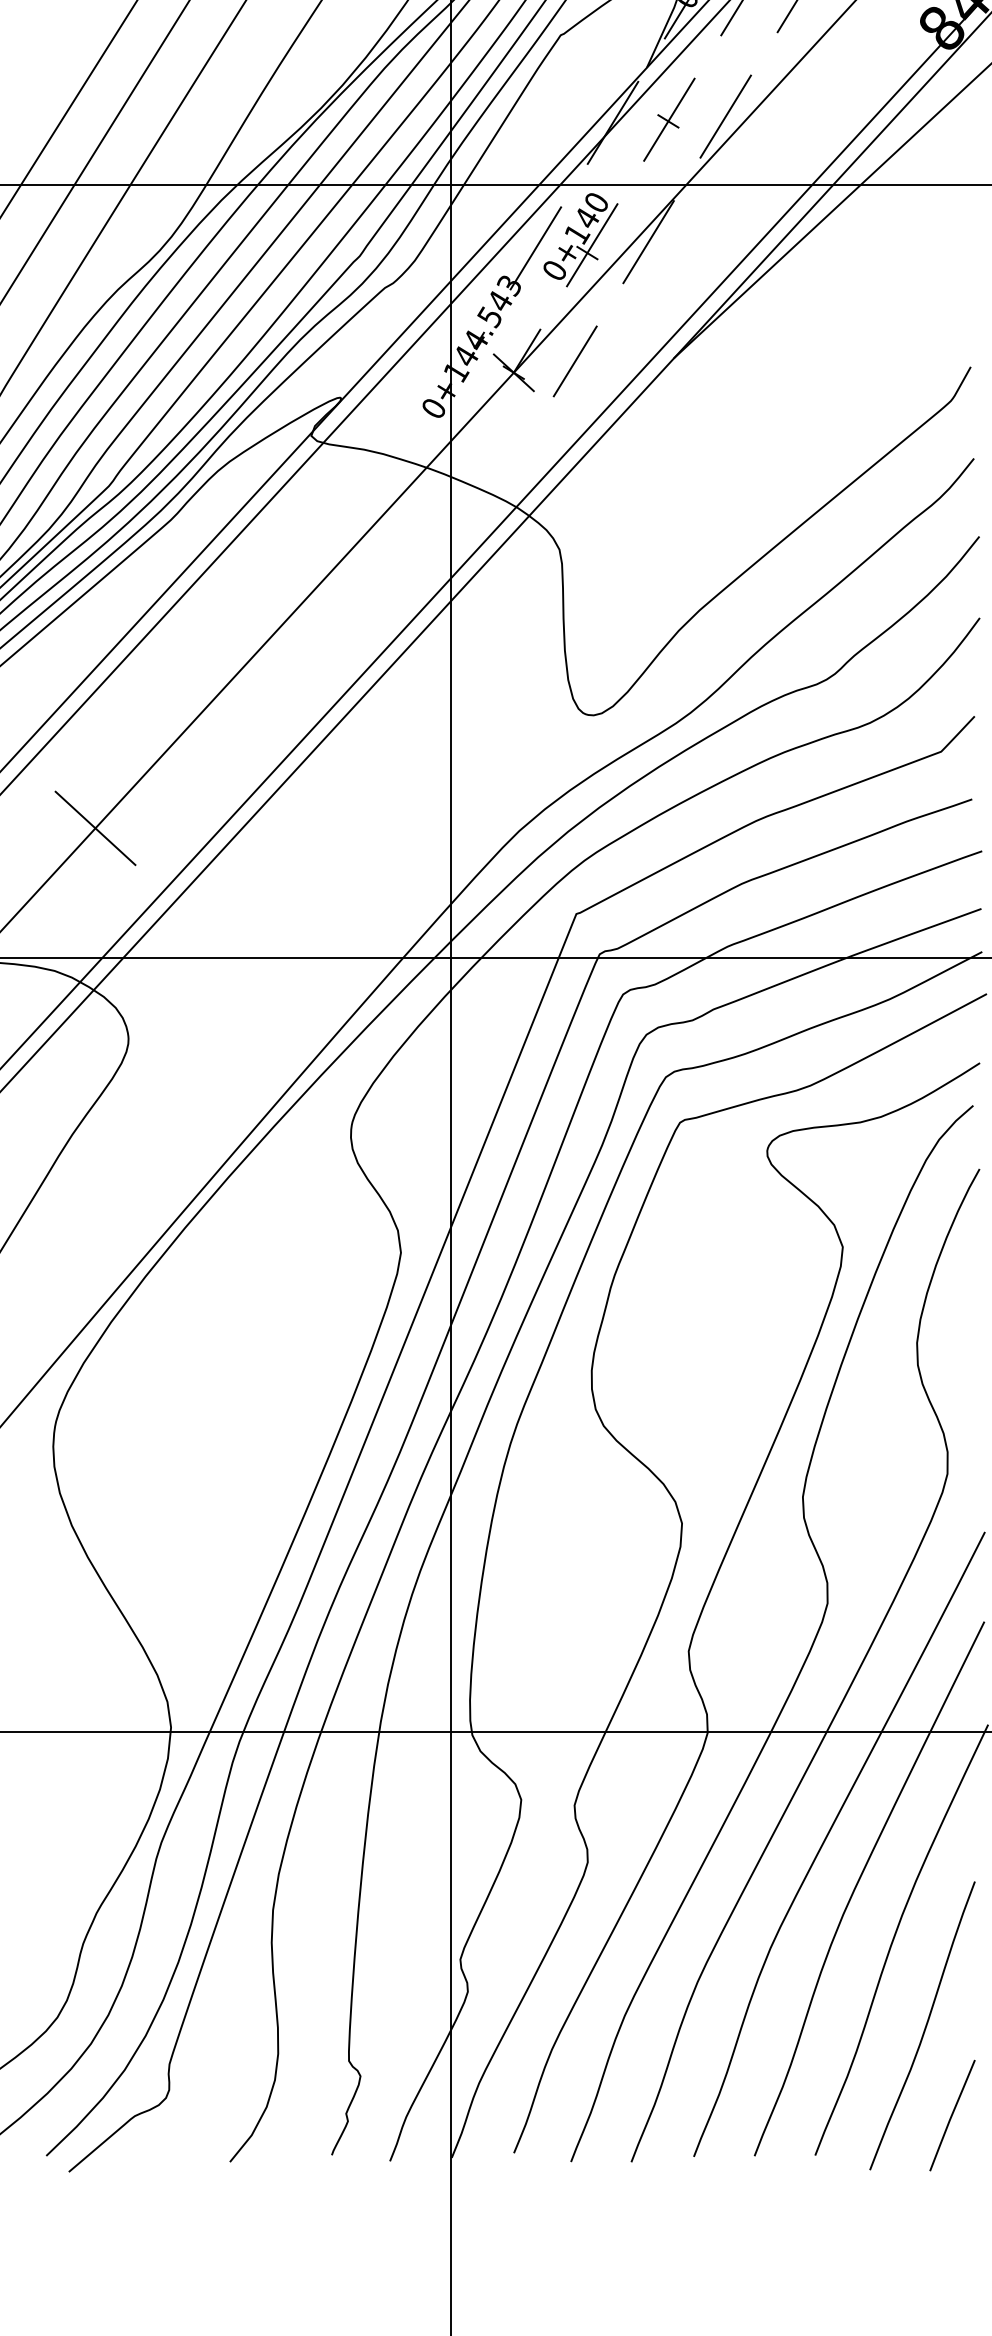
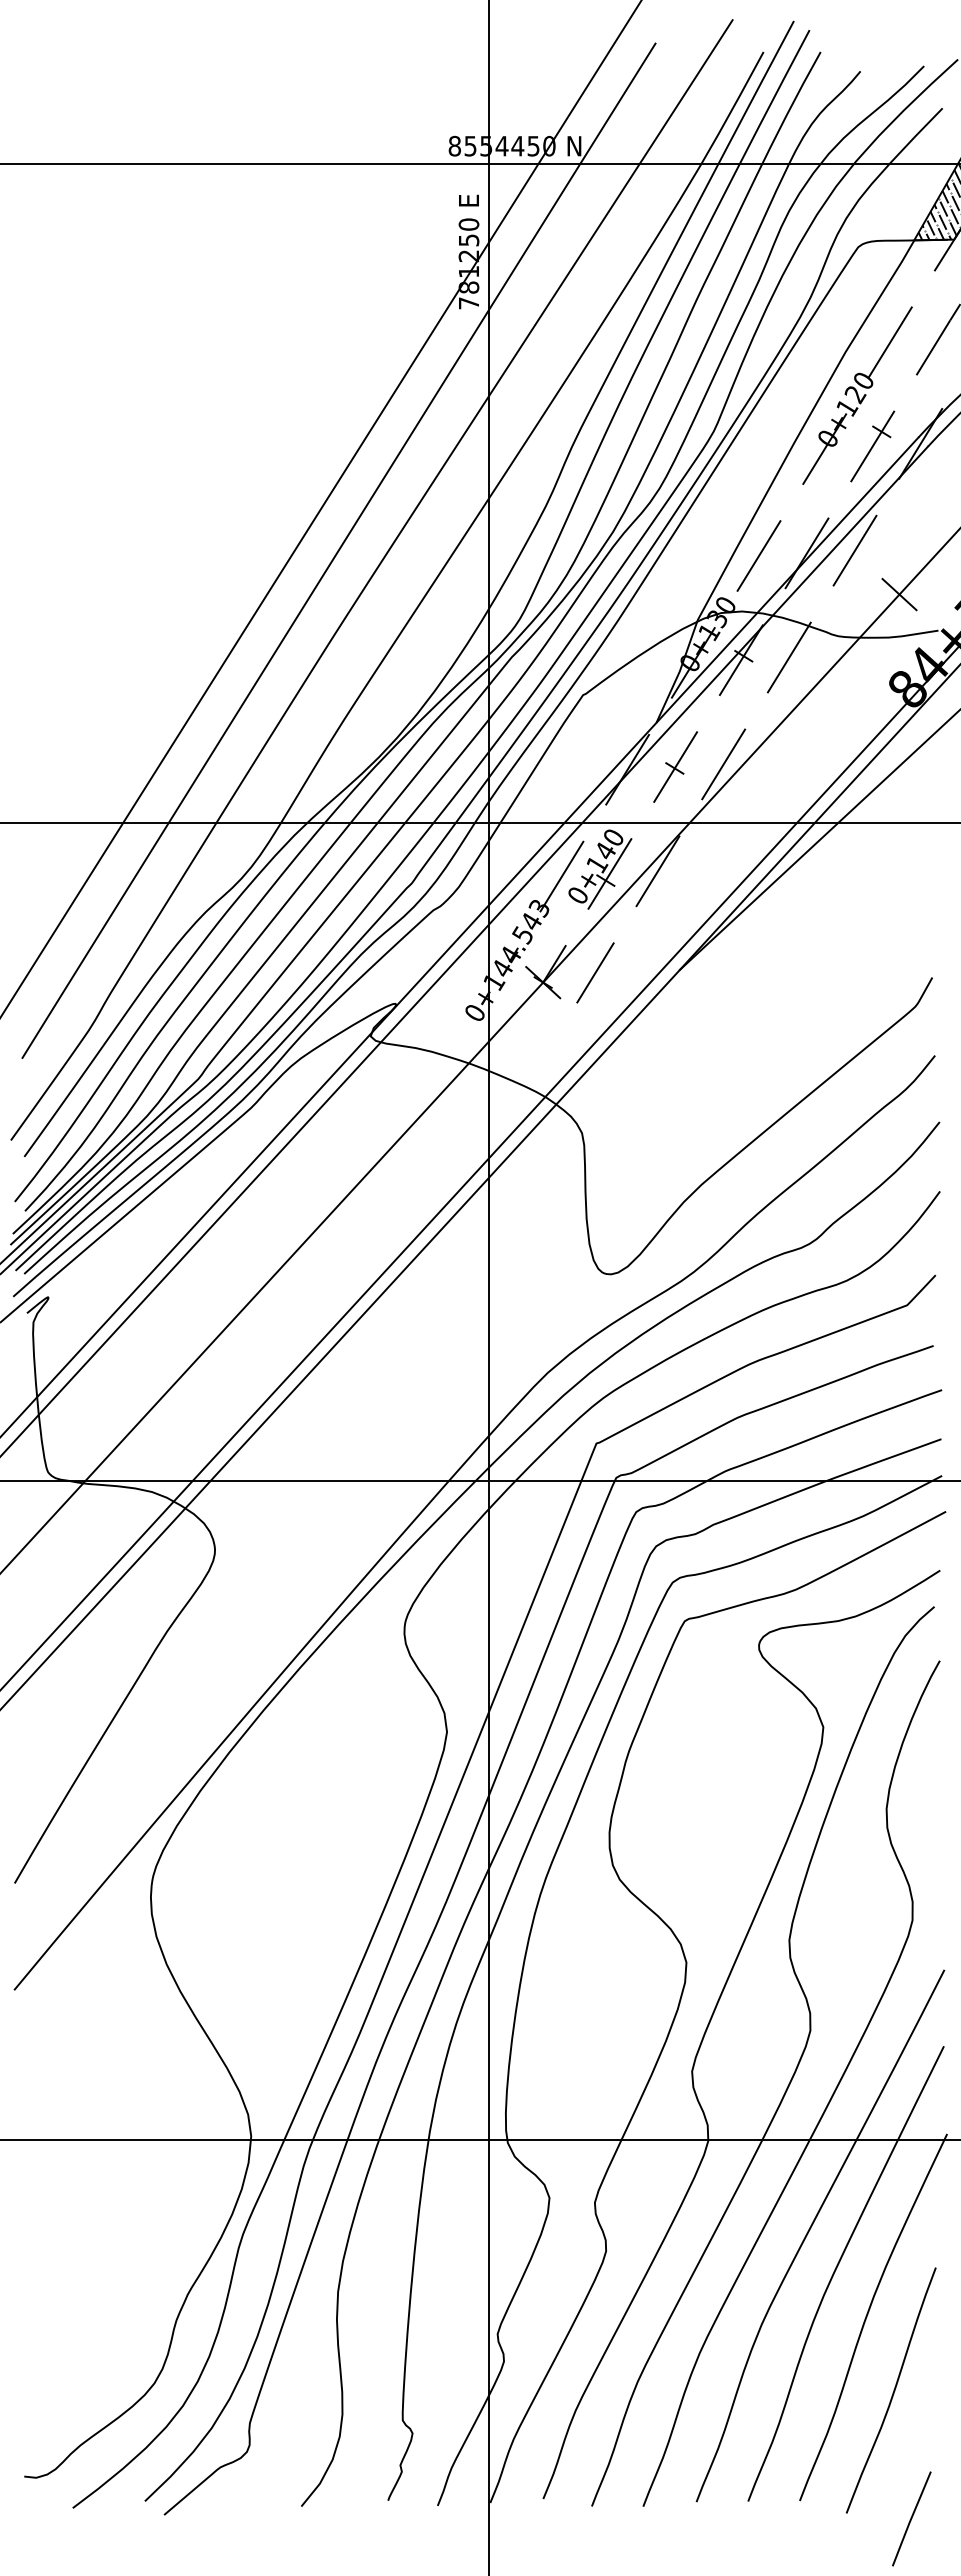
line: (95, 828) -> (186, 1370), removed
line: (952, 2115) -> (911, 2518), moved

